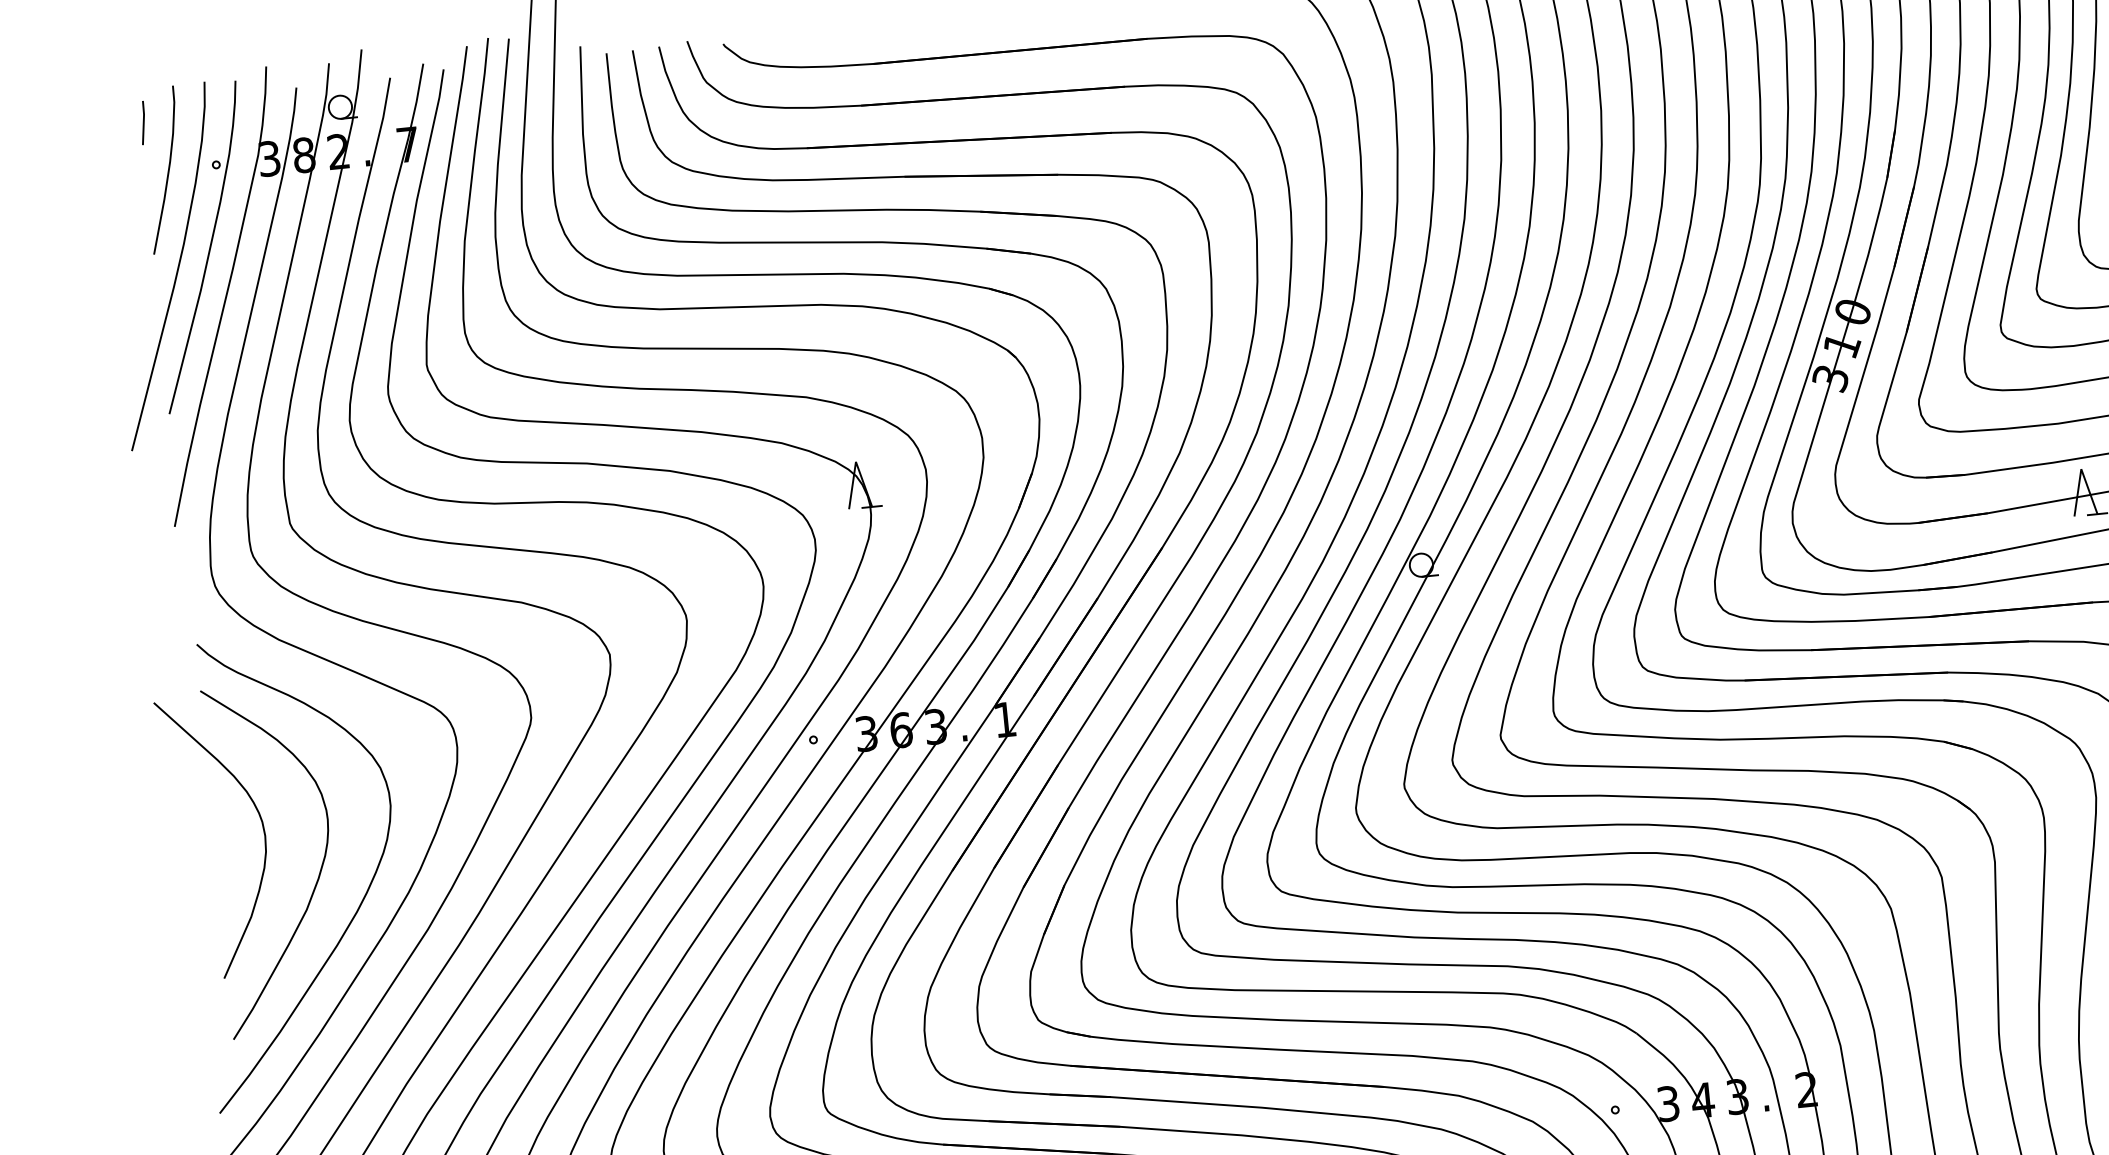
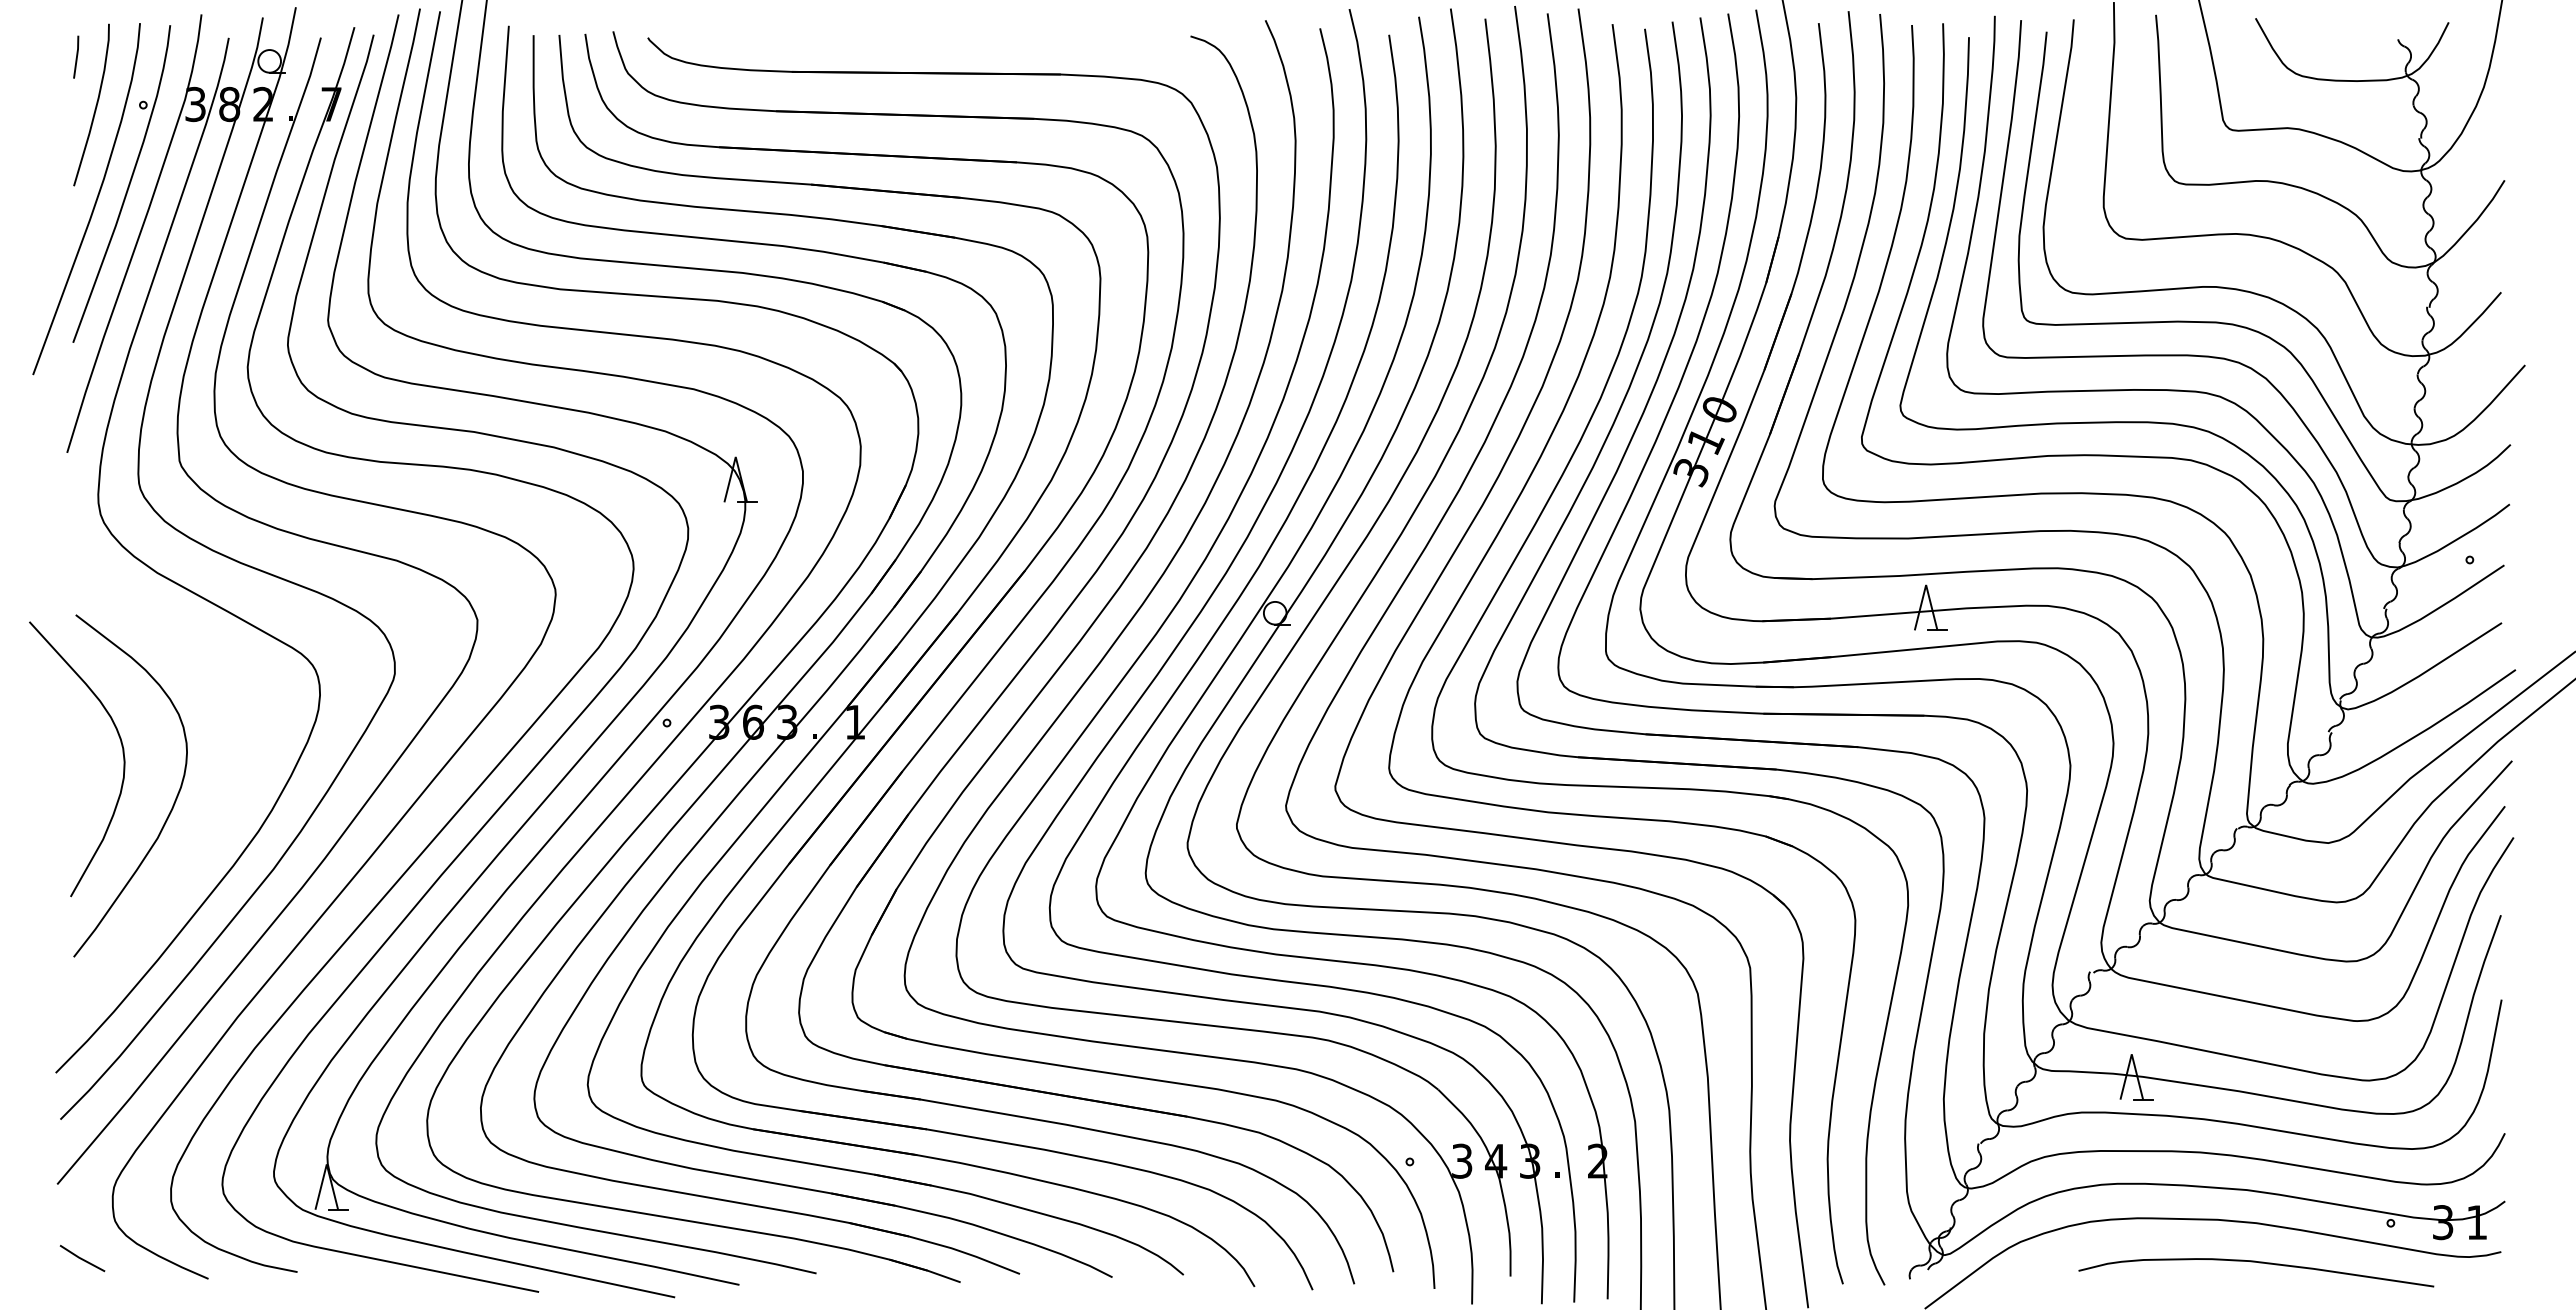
curve: (360, 902) -> (210, 836), removed

